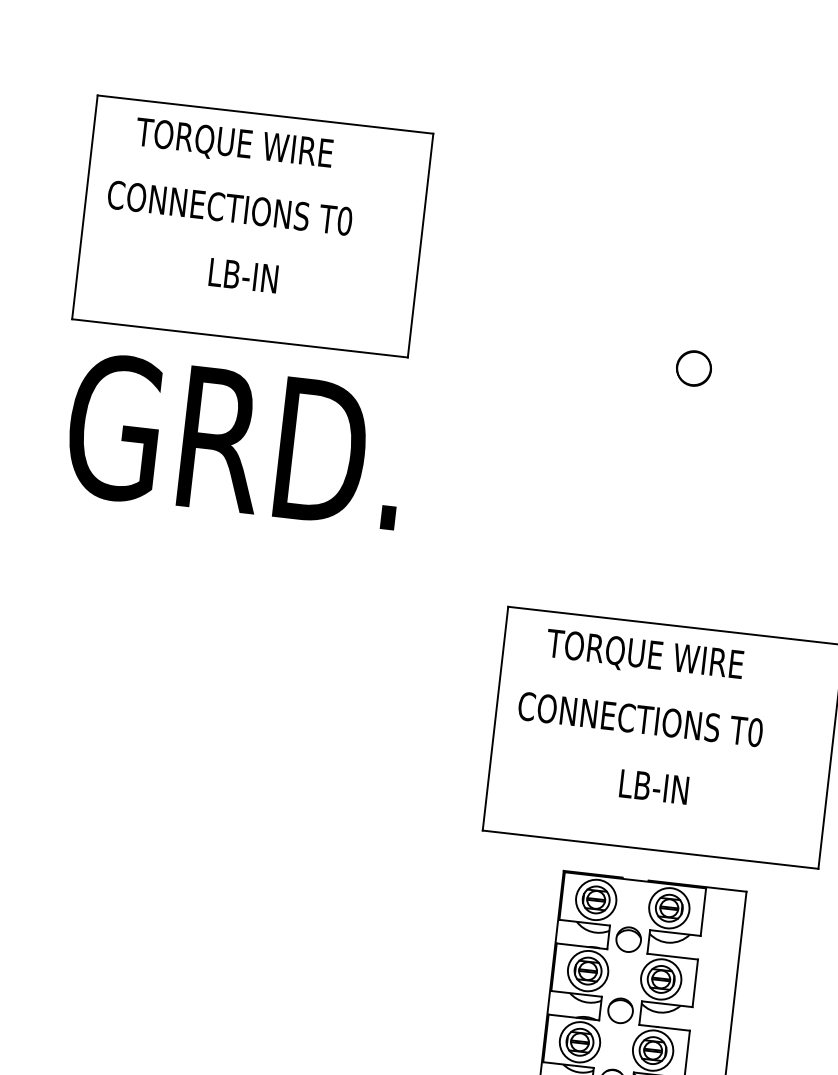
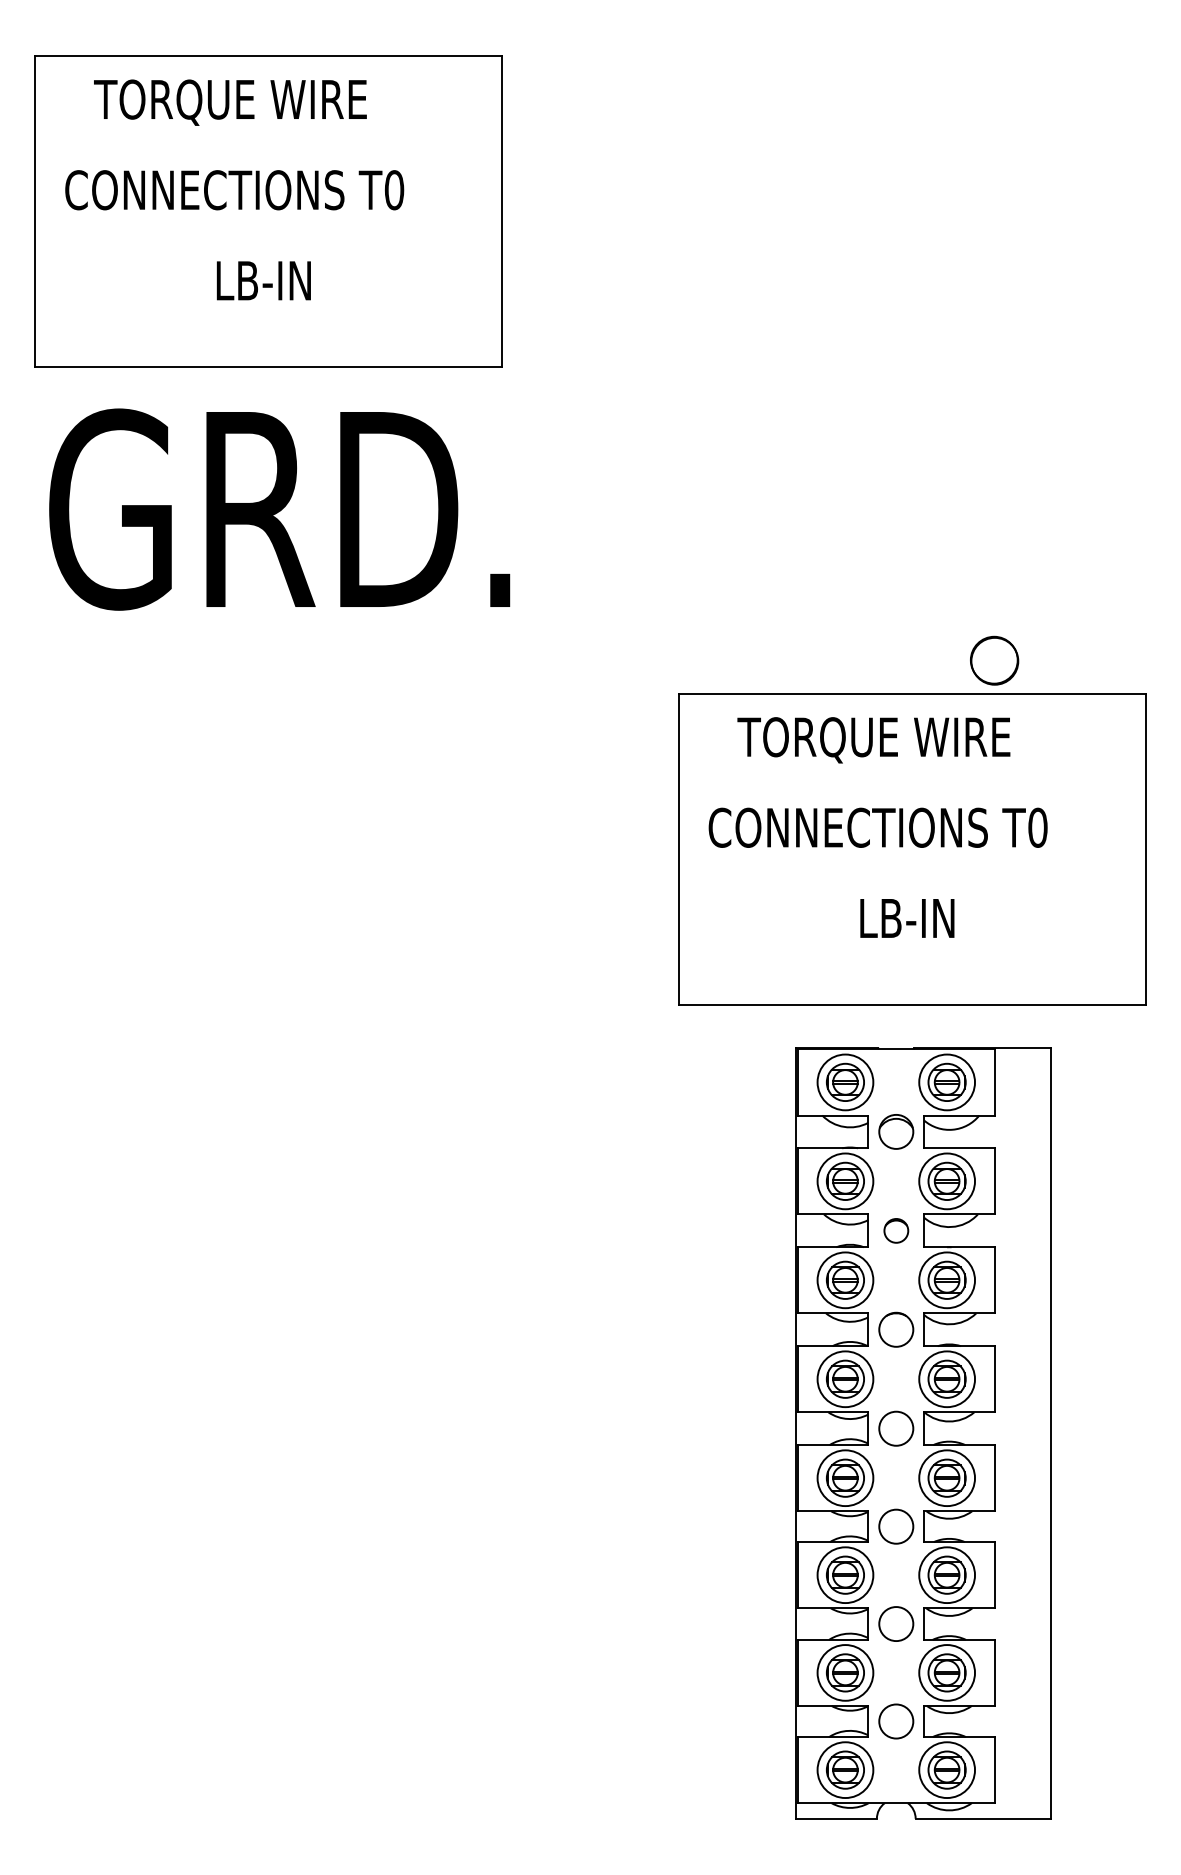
part: (693, 368) -> (994, 660), moved
part: (620, 1010) -> (896, 1230), size x0.7

